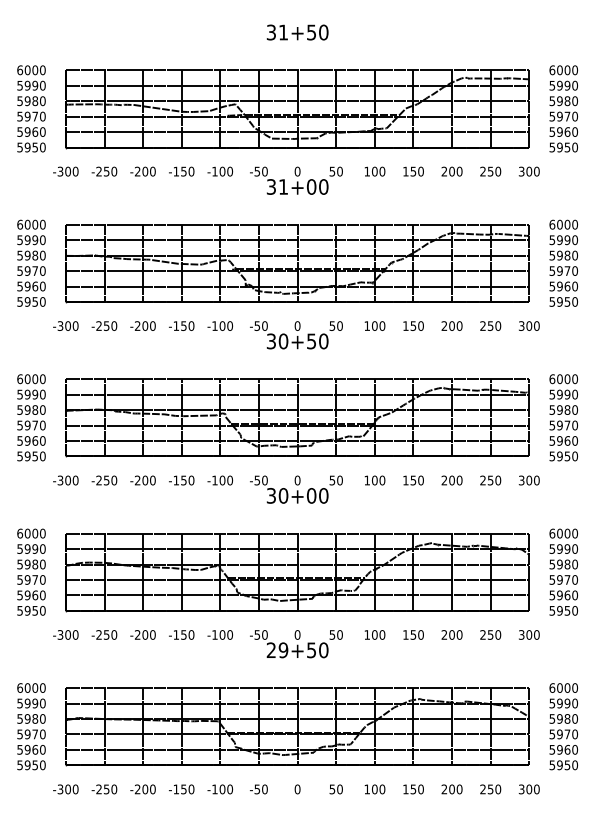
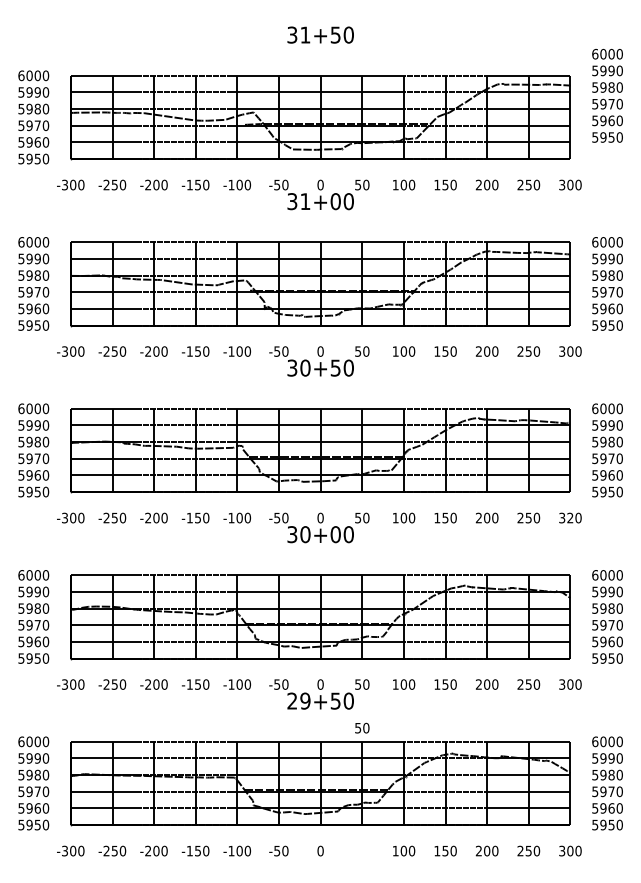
text: (563, 108) -> (607, 95), moved
text: (529, 480) -> (570, 518), 300 -> 320
text: (335, 789) -> (361, 728), moved

